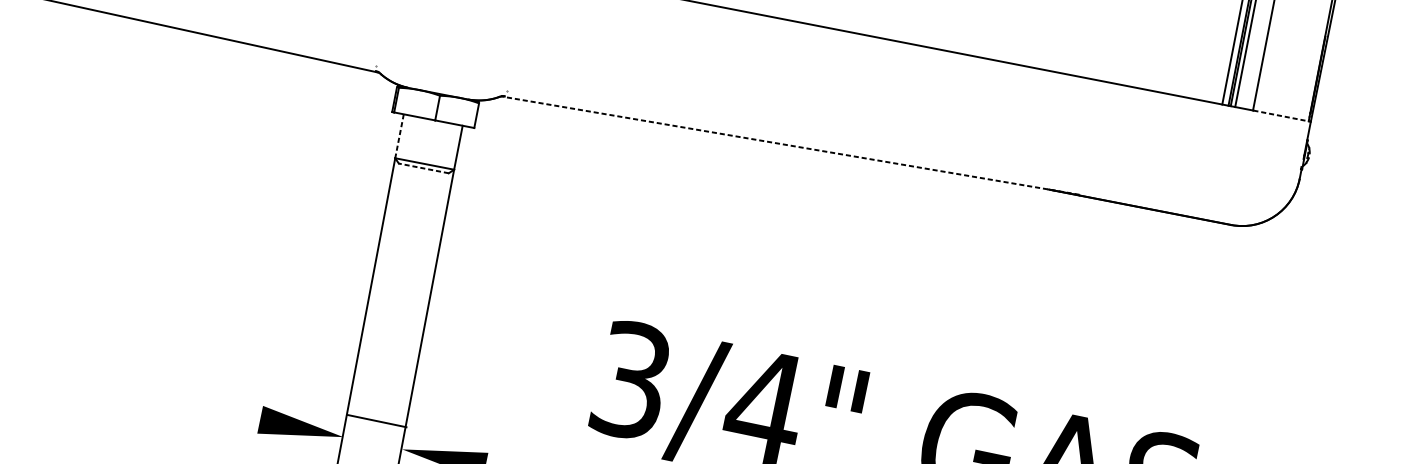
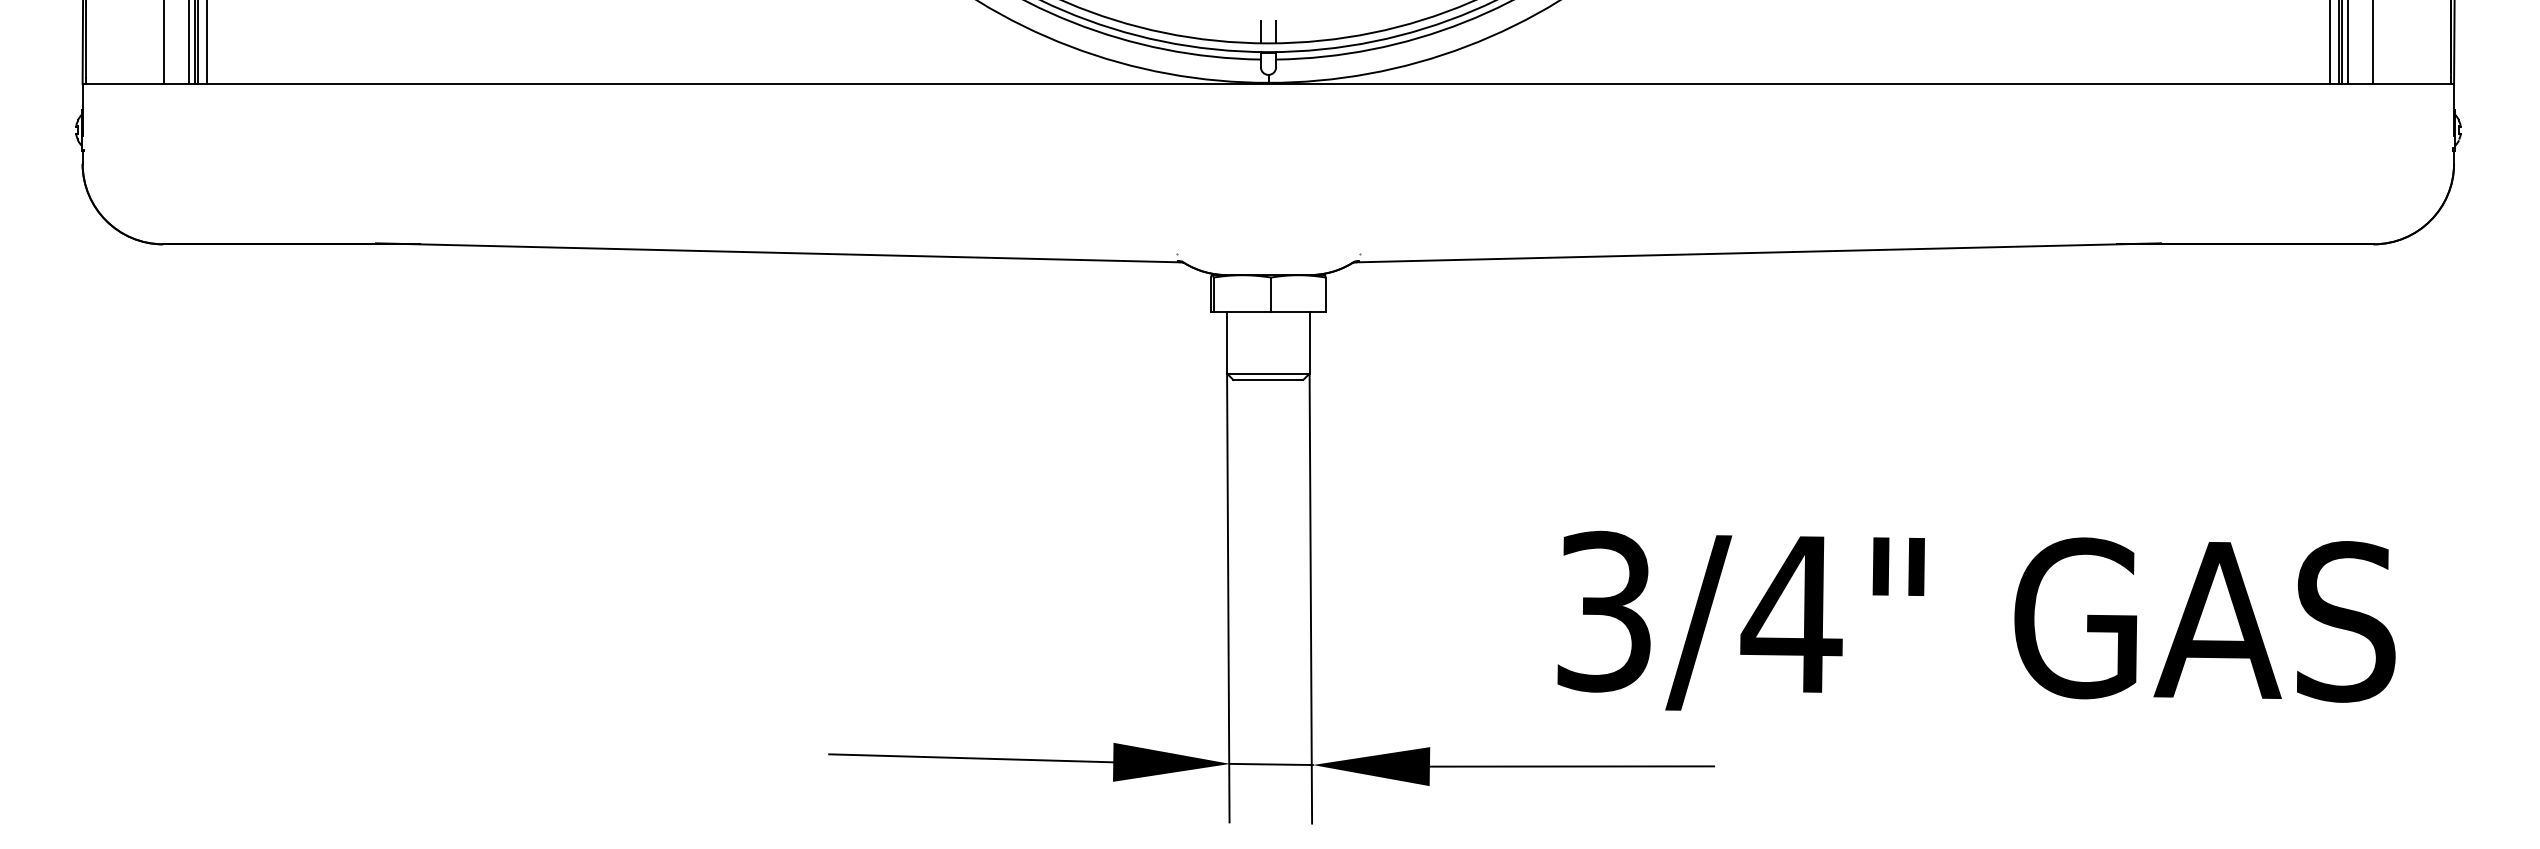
line: (1282, 115) -> (2414, 83), dashed -> solid
line: (399, 136) -> (1227, 342), dashed -> solid
line: (791, 145) -> (1758, 252), dashed -> solid
line: (423, 168) -> (1267, 379), dashed -> solid
line: (159, 397) -> (971, 758), added
line: (377, 421) -> (1271, 764), moved

